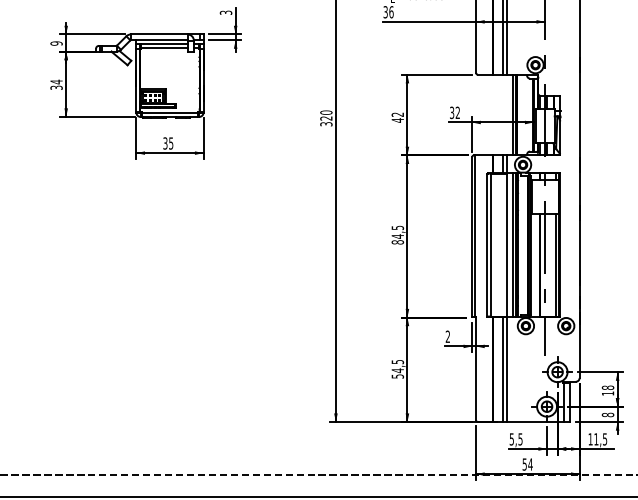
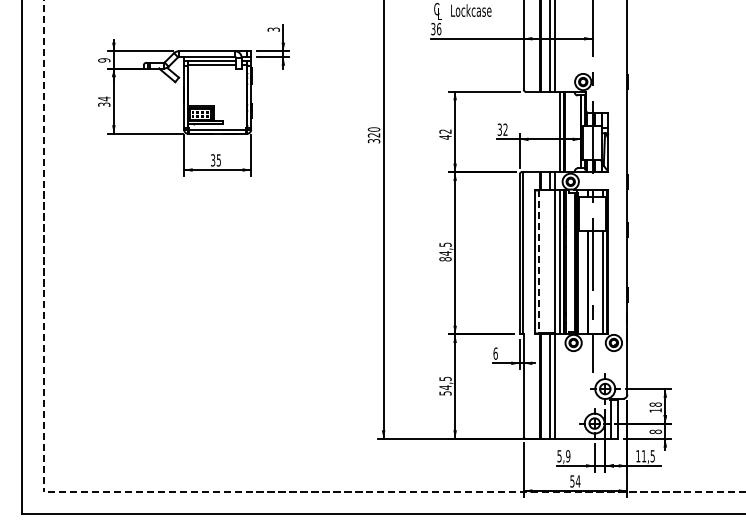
line: (491, 245) -> (539, 262), solid -> dashed
text: (447, 336) -> (495, 353), 2 -> 6
text: (520, 438) -> (568, 455), 5,5 -> 5,9

